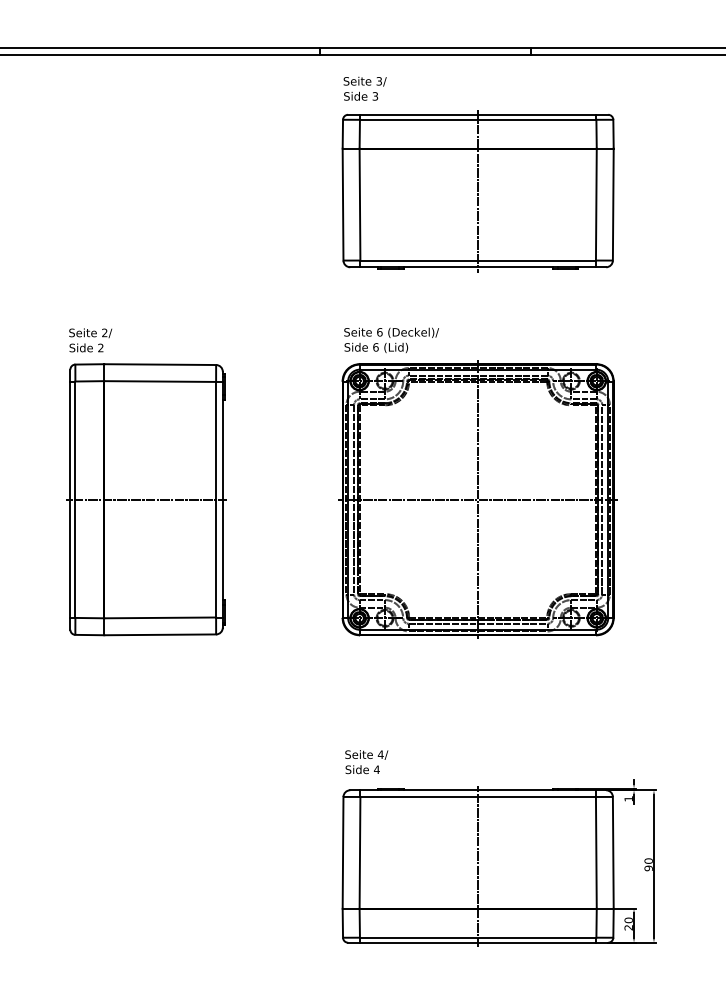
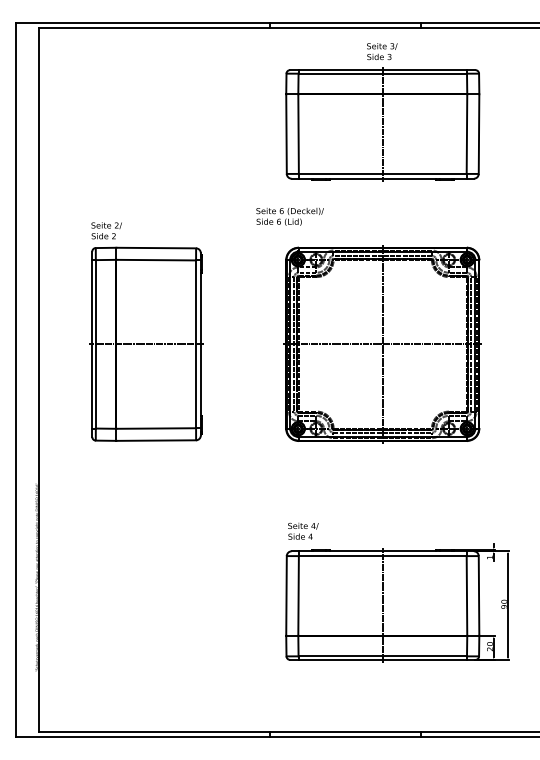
text: (365, 88) -> (382, 51), moved
text: (390, 339) -> (289, 216), moved

